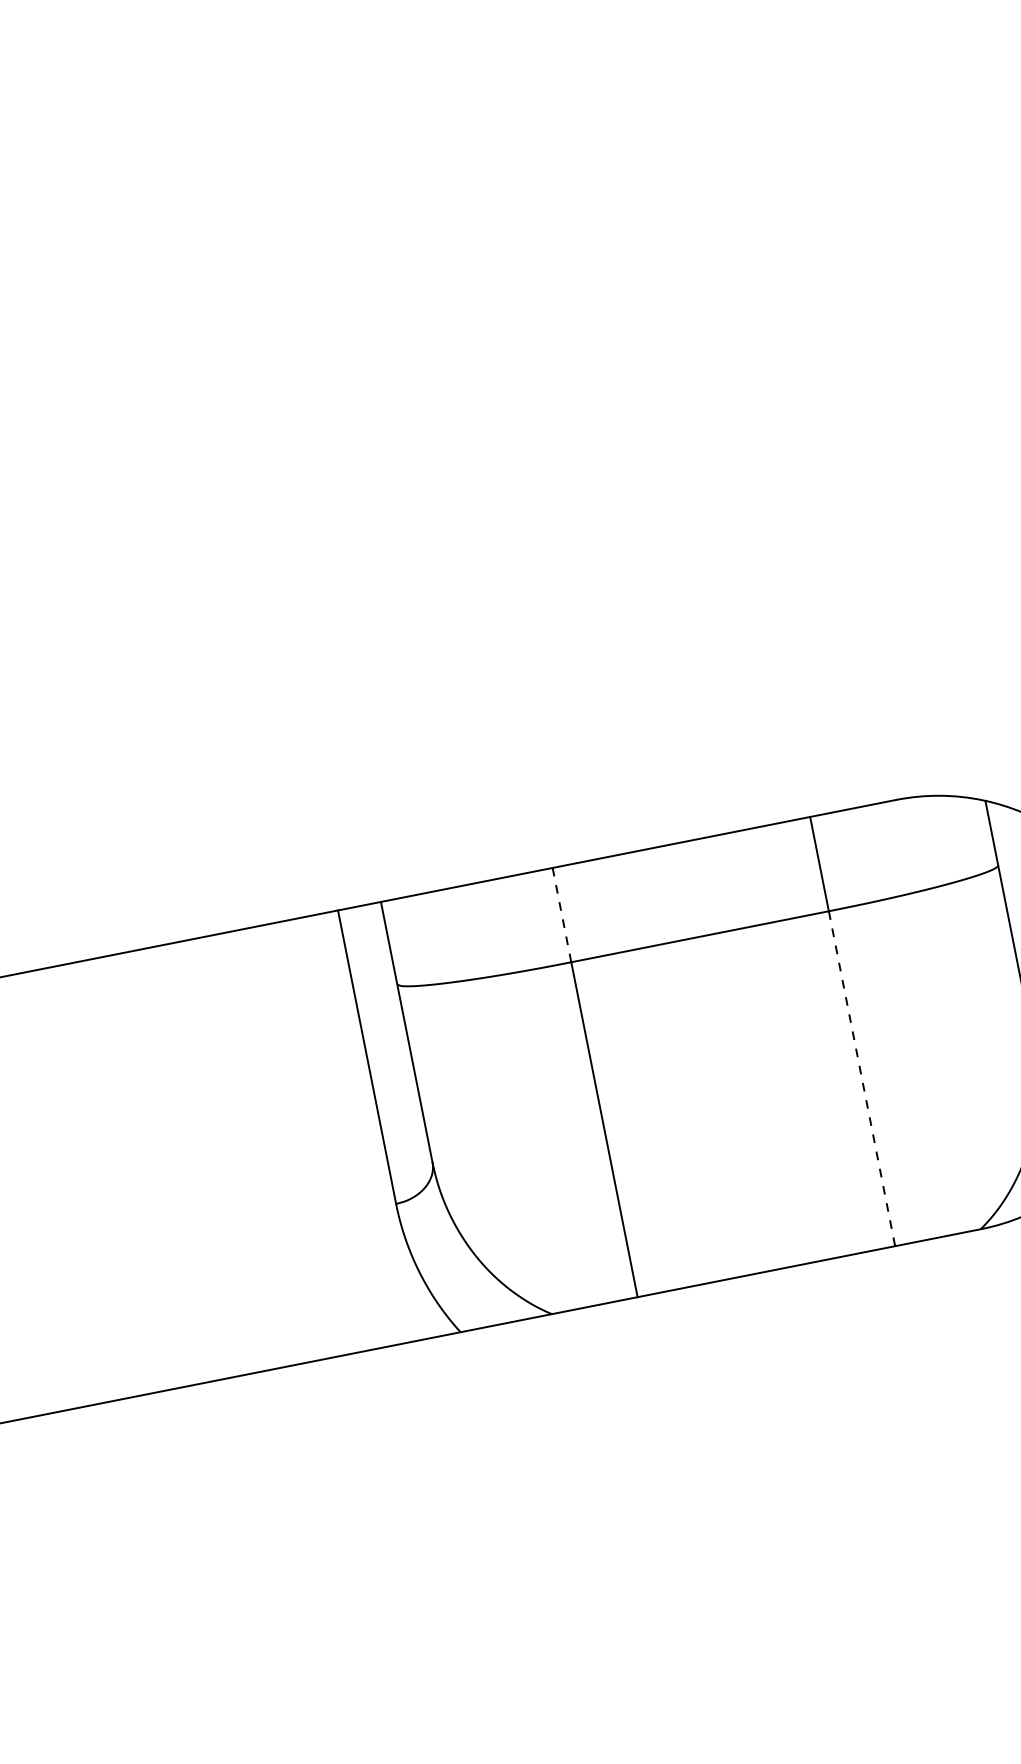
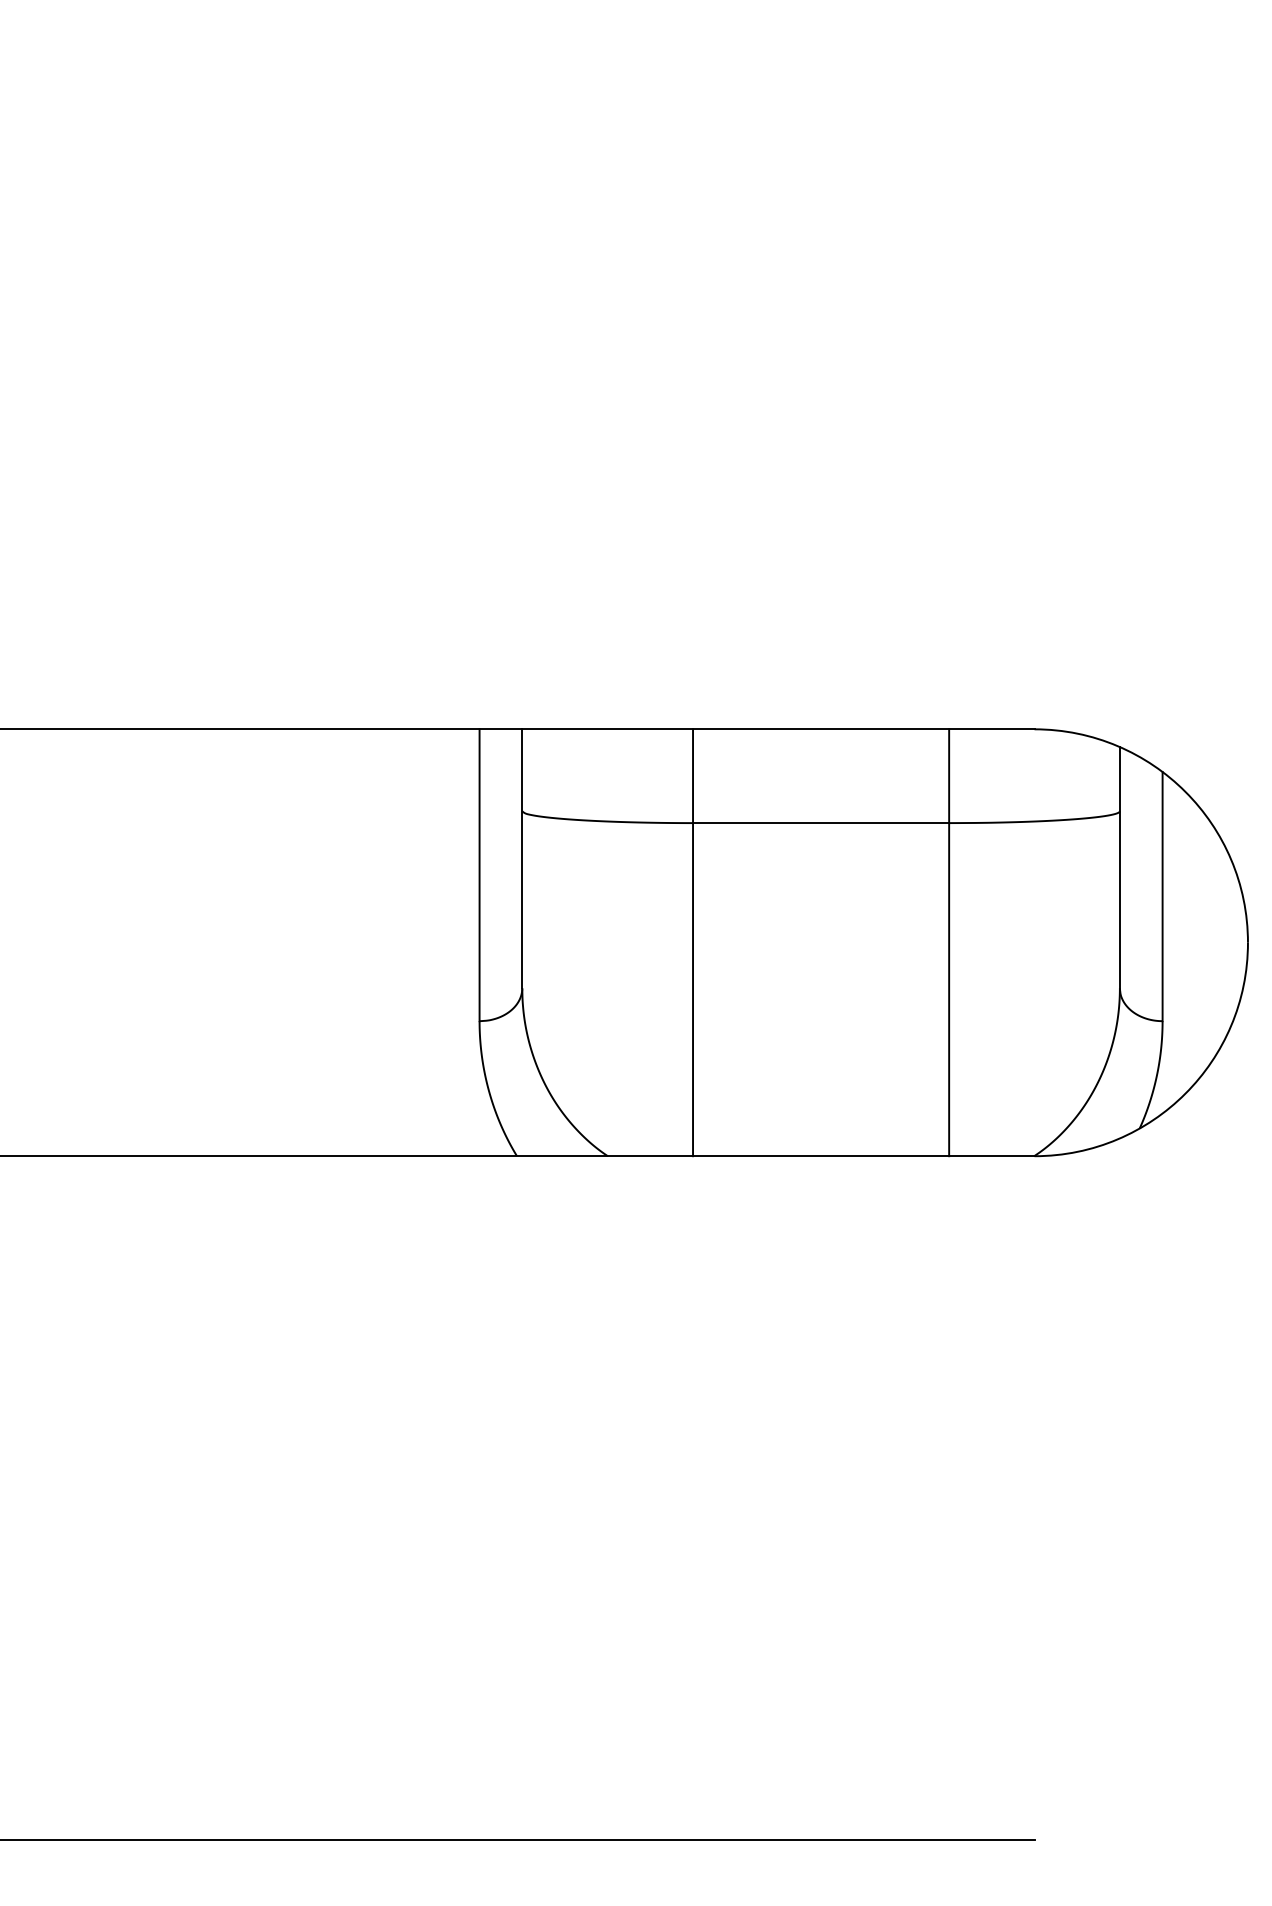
line: (562, 915) -> (693, 776), dashed -> solid
line: (862, 1078) -> (949, 989), dashed -> solid

